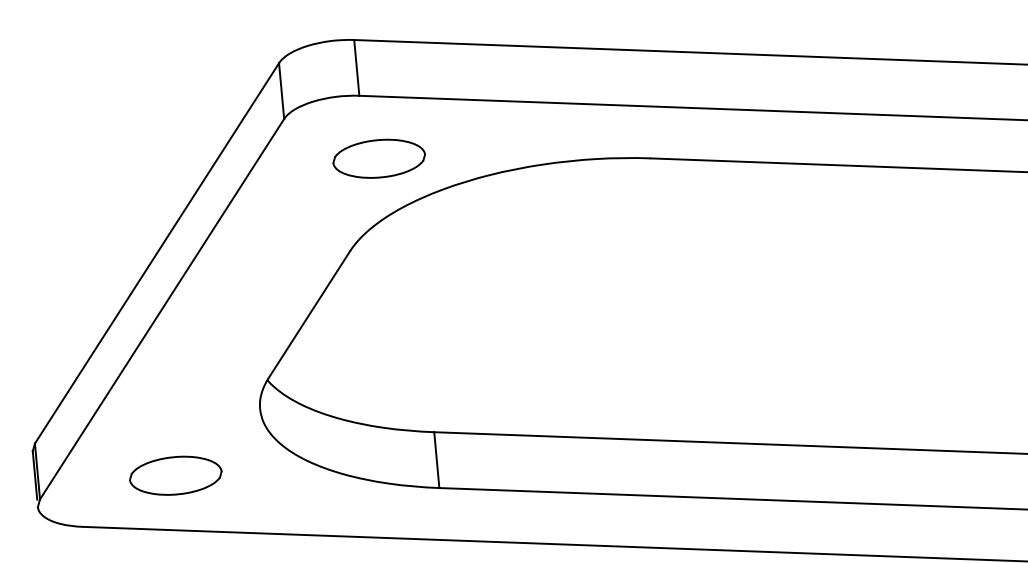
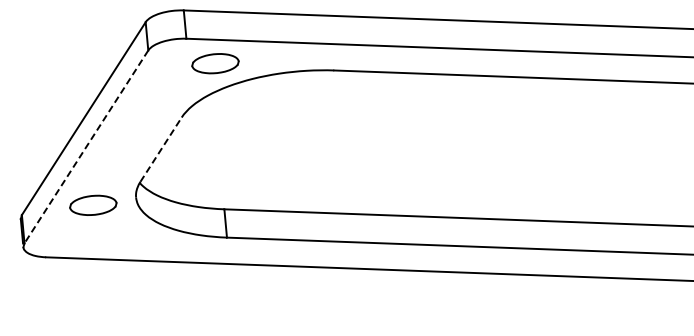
part: (379, 158) -> (215, 63), moved
line: (162, 308) -> (86, 146), solid -> dashed
line: (310, 314) -> (161, 149), solid -> dashed
part: (176, 473) -> (93, 204), moved

